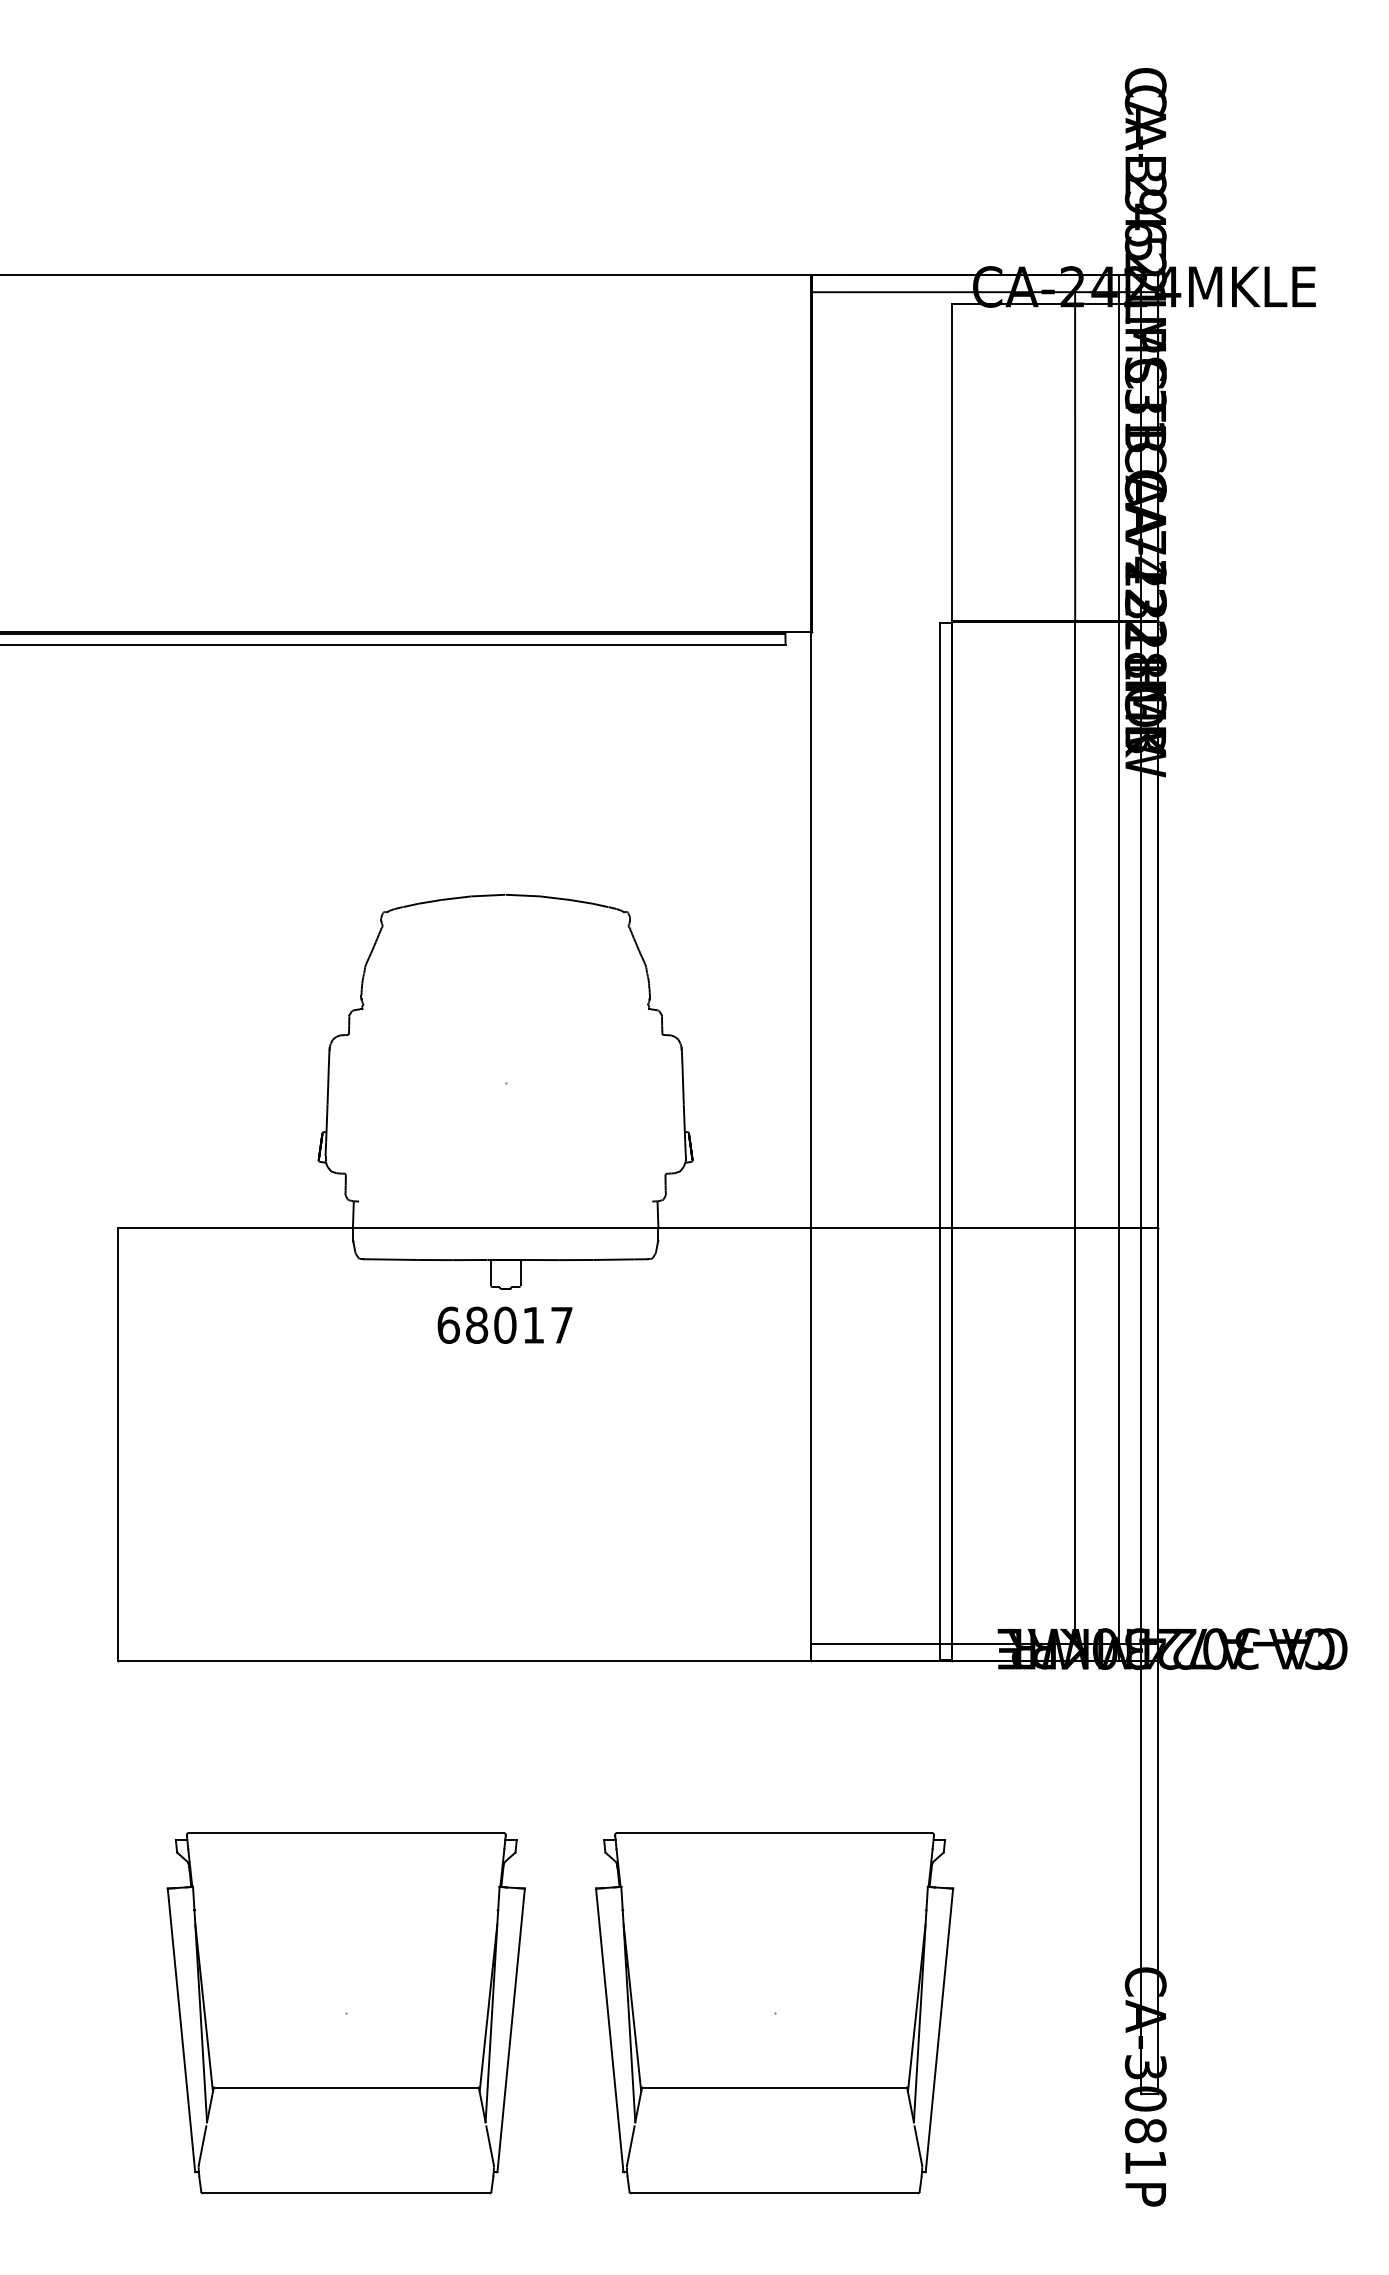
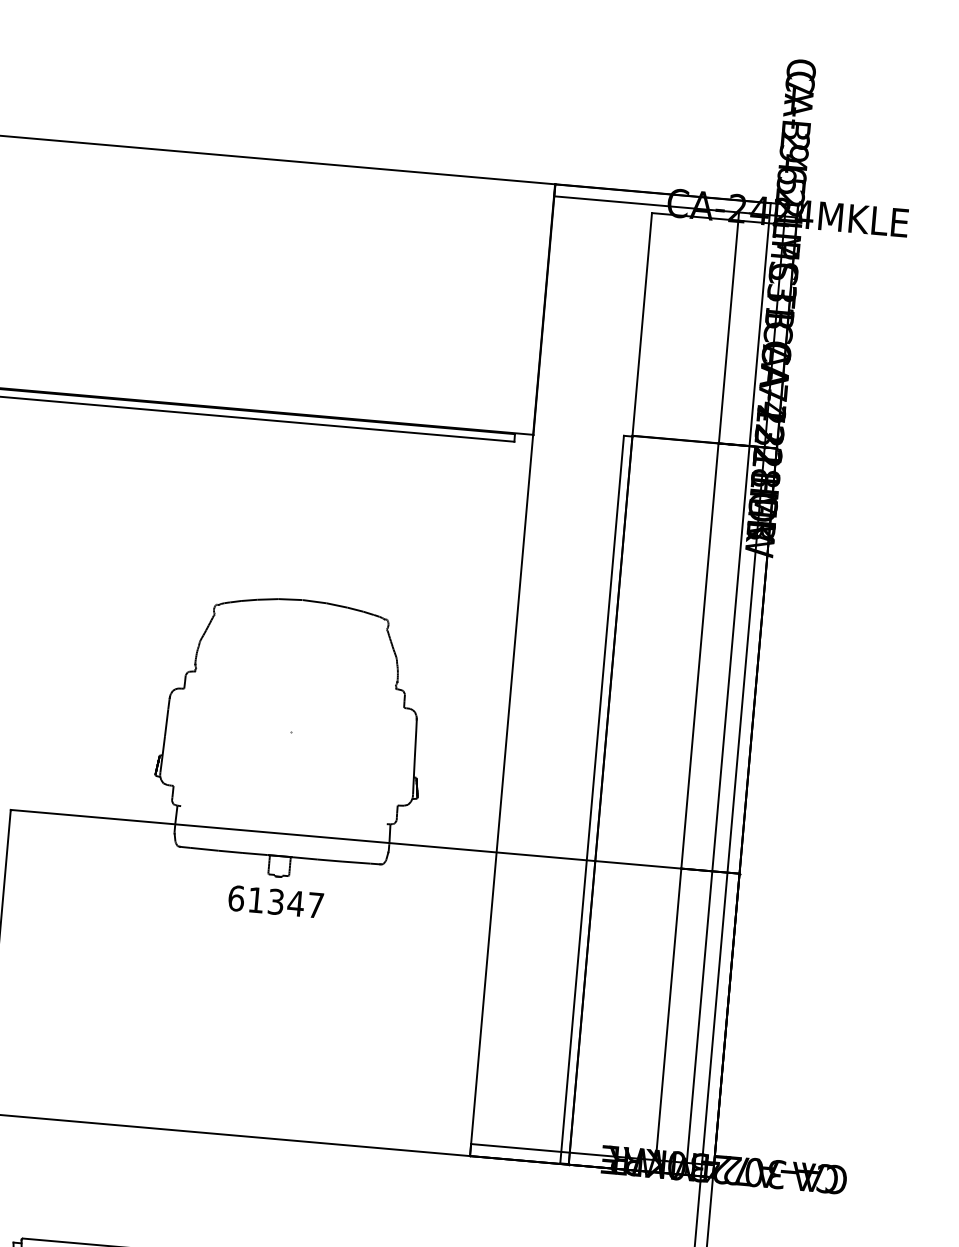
text: (505, 1324) -> (276, 901), 68017 -> 61347

